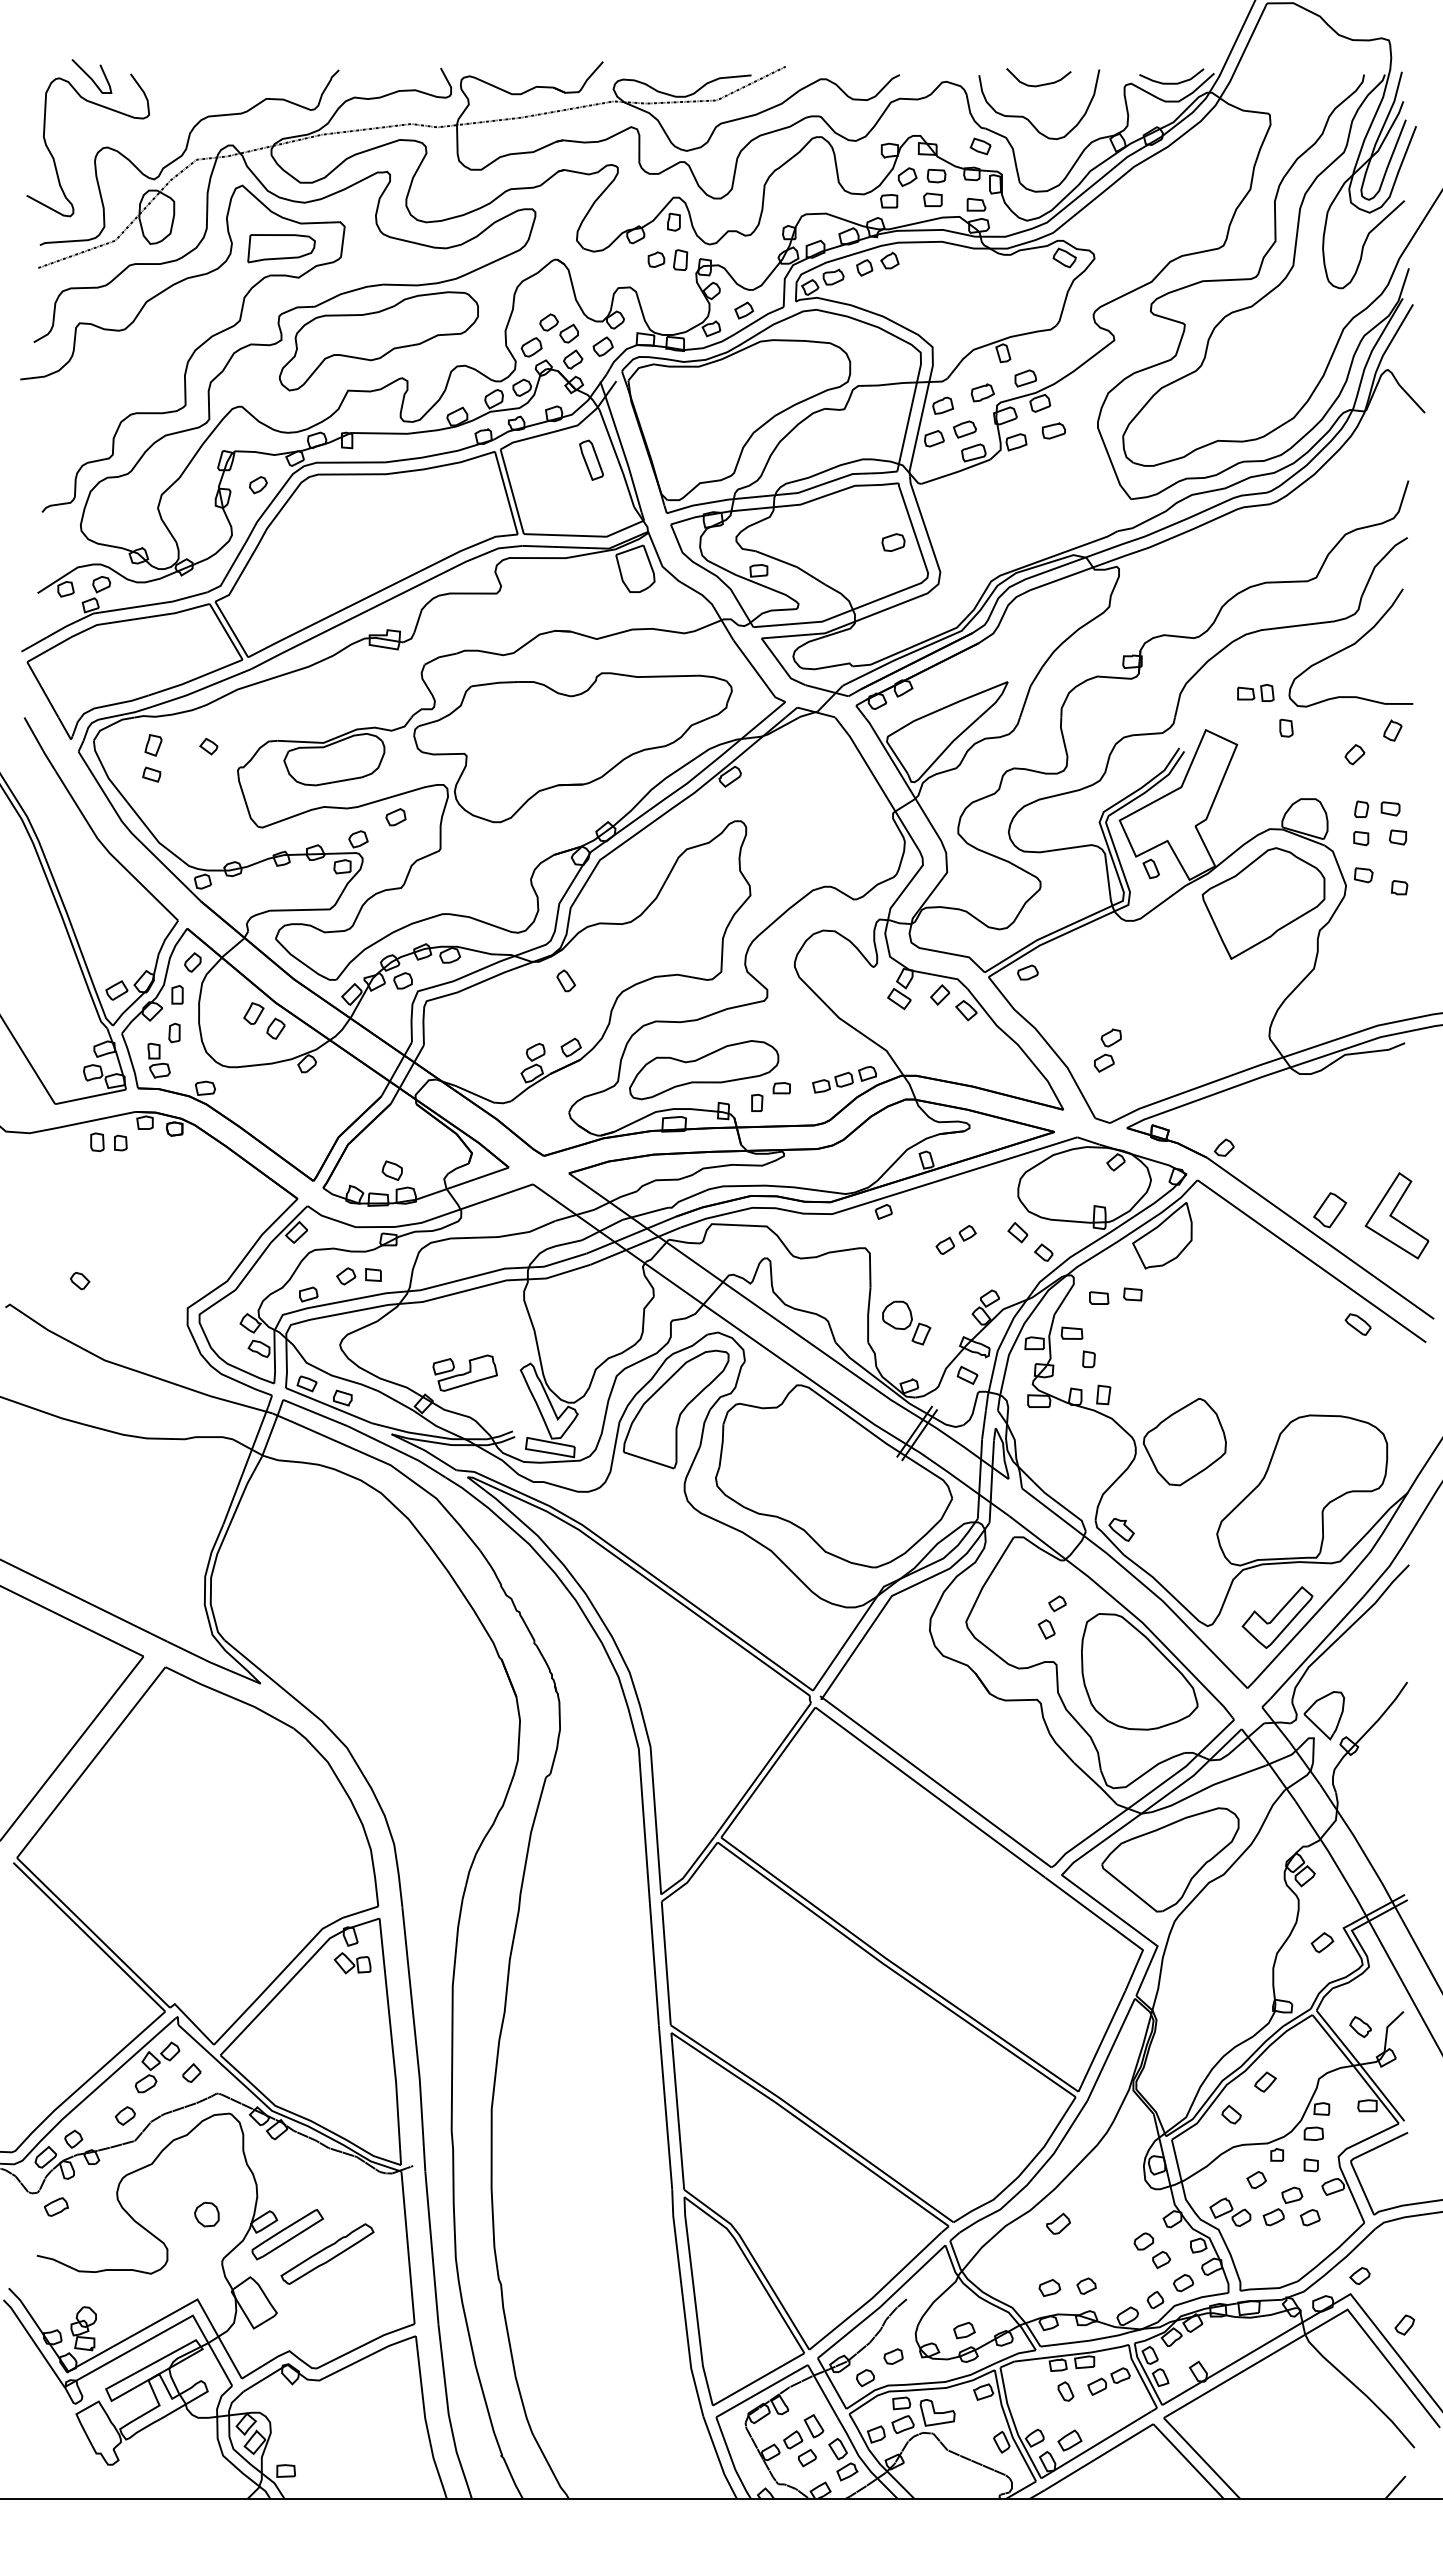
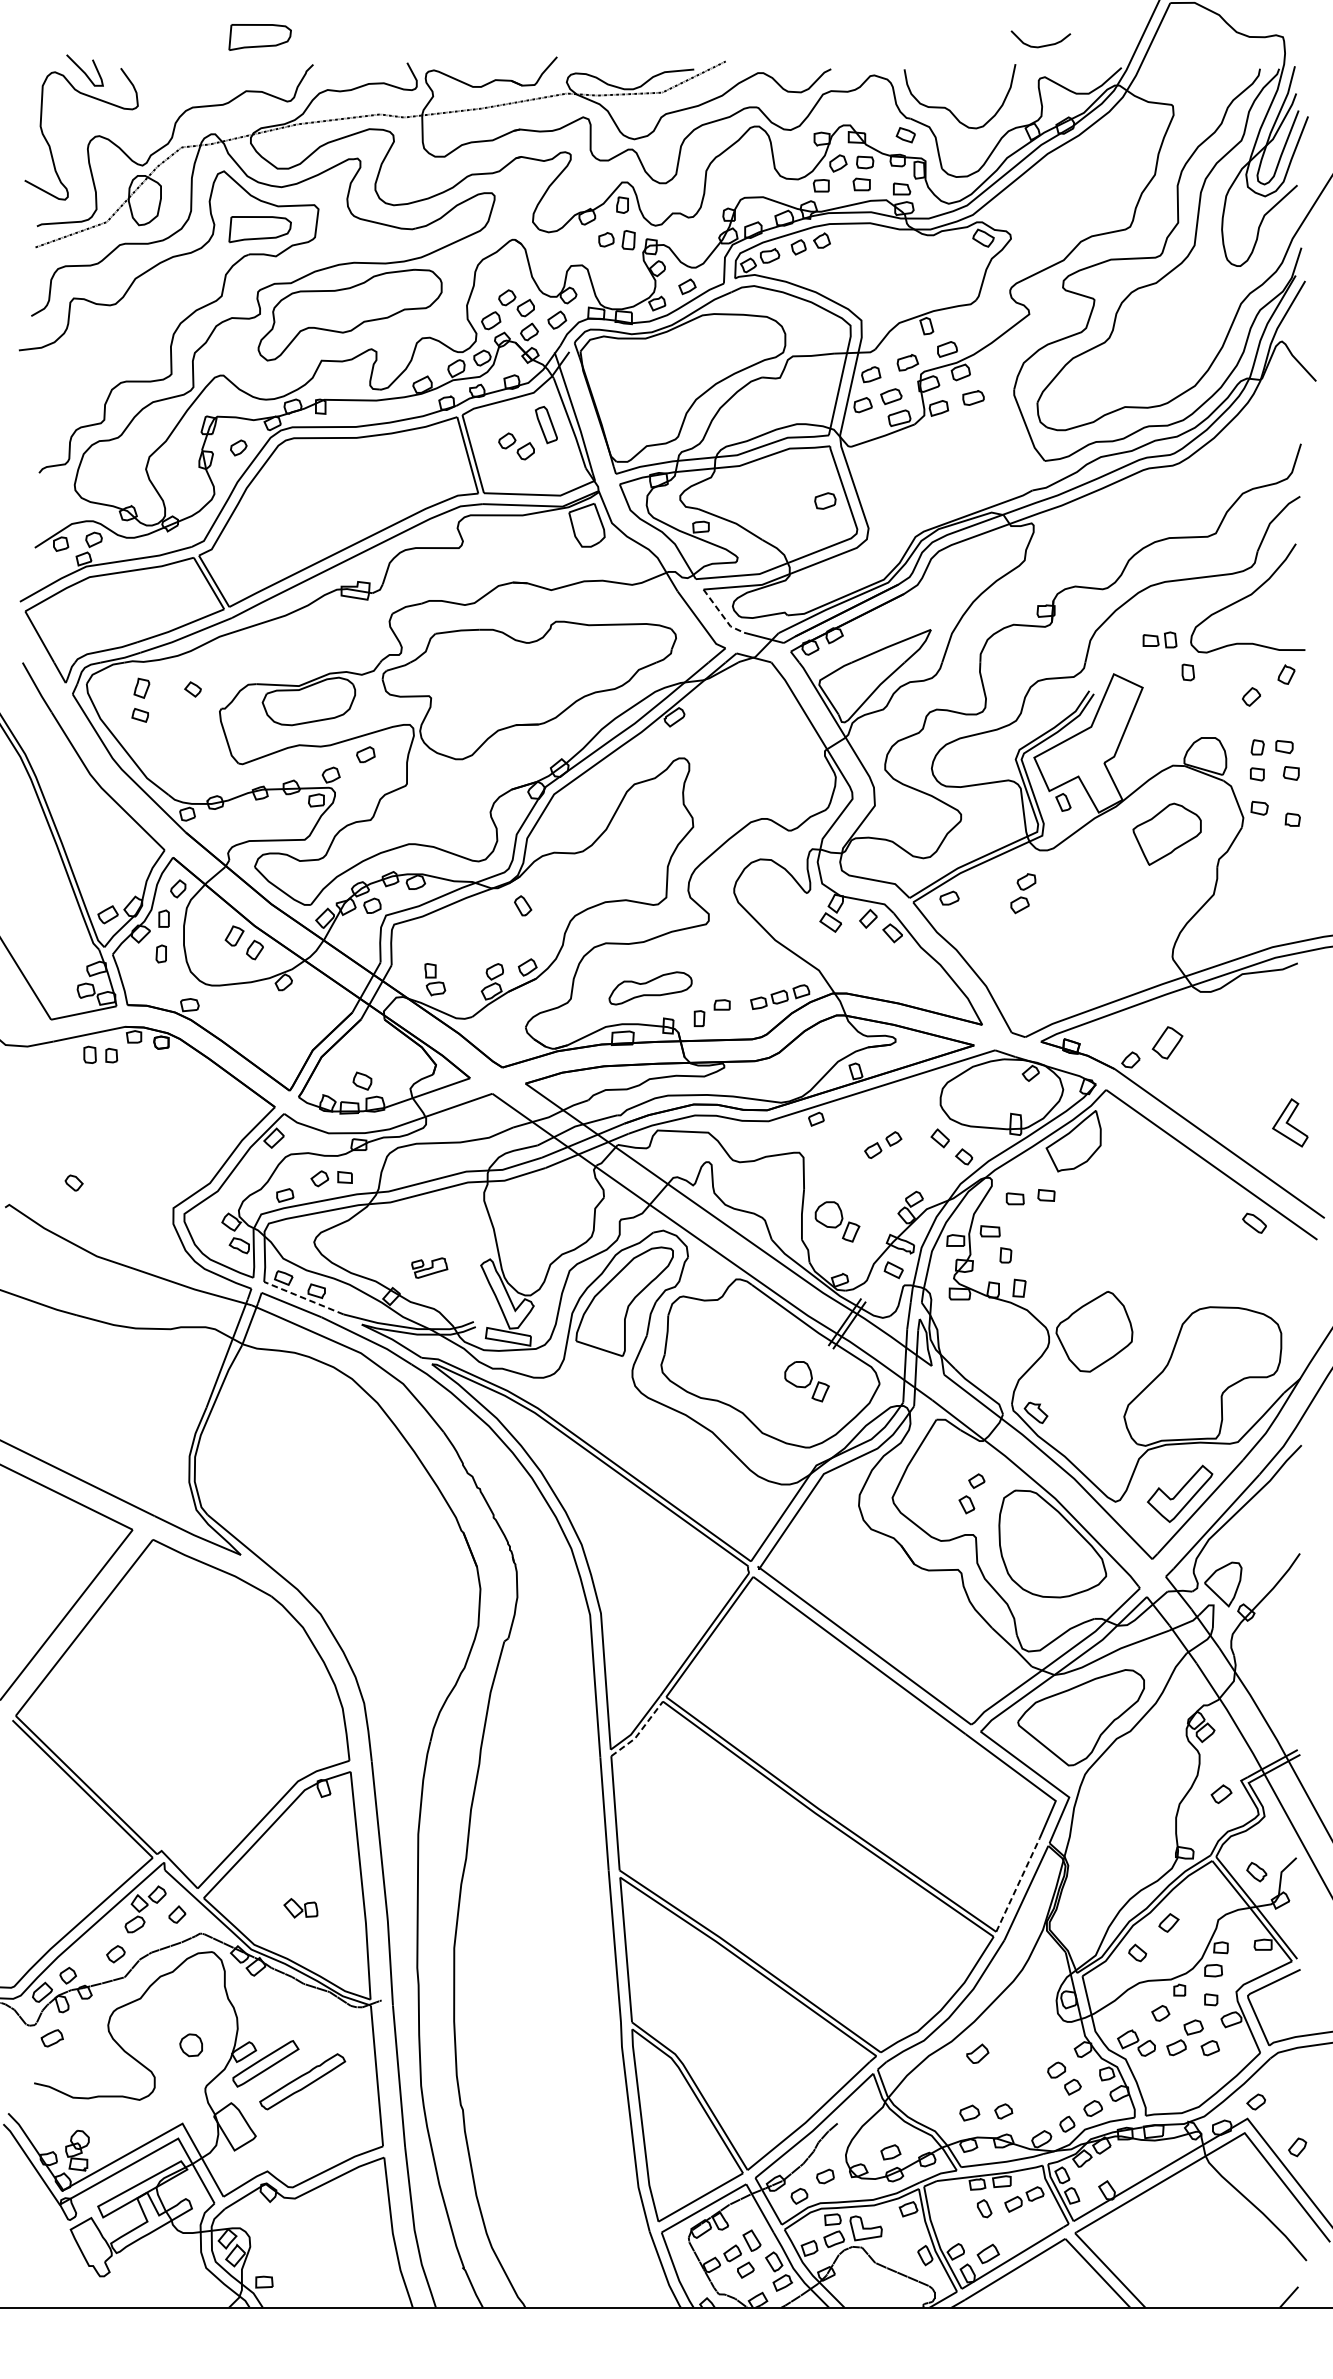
part: (281, 40) -> (260, 37), added
curve: (1171, 82) -> (1082, 76), removed
curve: (1038, 84) -> (1040, 45), moved
part: (558, 483) -> (515, 446), added
line: (781, 665) -> (721, 614), solid -> dashed
part: (1263, 903) -> (1167, 834), size x0.6
part: (1107, 1050) -> (1023, 893), moved
part: (158, 1060) -> (434, 979), moved
part: (704, 1070) -> (650, 988), size x0.6
part: (1330, 1210) -> (1168, 1043), moved
part: (1396, 1215) -> (1289, 1122), size x0.6
part: (464, 1372) -> (429, 1267), size x0.6
line: (328, 1405) -> (303, 1298), solid -> dashed
part: (873, 1495) -> (806, 1381), added
line: (692, 1875) -> (639, 1732), solid -> dashed
part: (352, 1963) -> (300, 1908), moved
line: (1102, 2041) -> (1018, 1885), solid -> dashed

